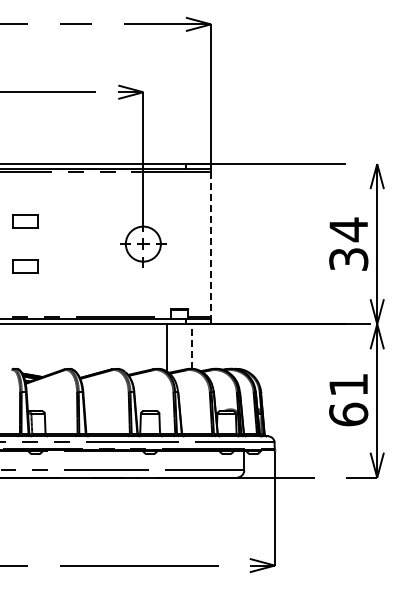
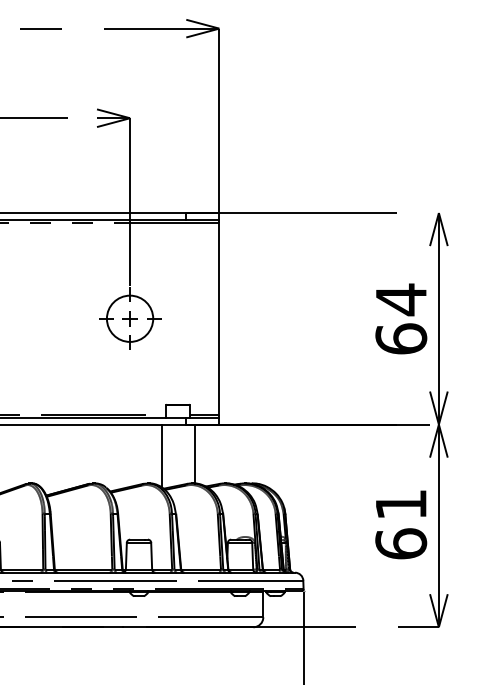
line: (210, 244) -> (218, 319), dashed -> solid
text: (348, 258) -> (400, 337), 34 -> 64
line: (192, 346) -> (194, 453), dashed -> solid

